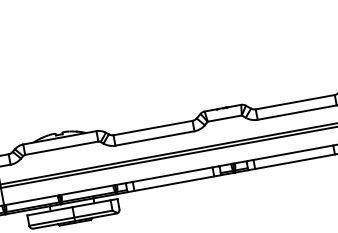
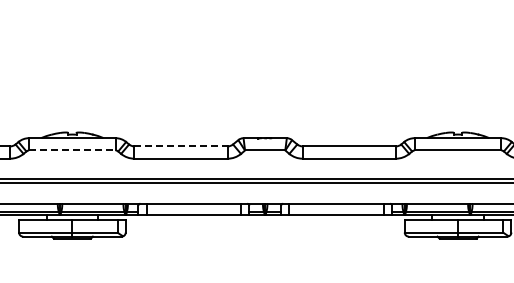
line: (153, 128) -> (181, 146), solid -> dashed
line: (61, 148) -> (72, 150), solid -> dashed

